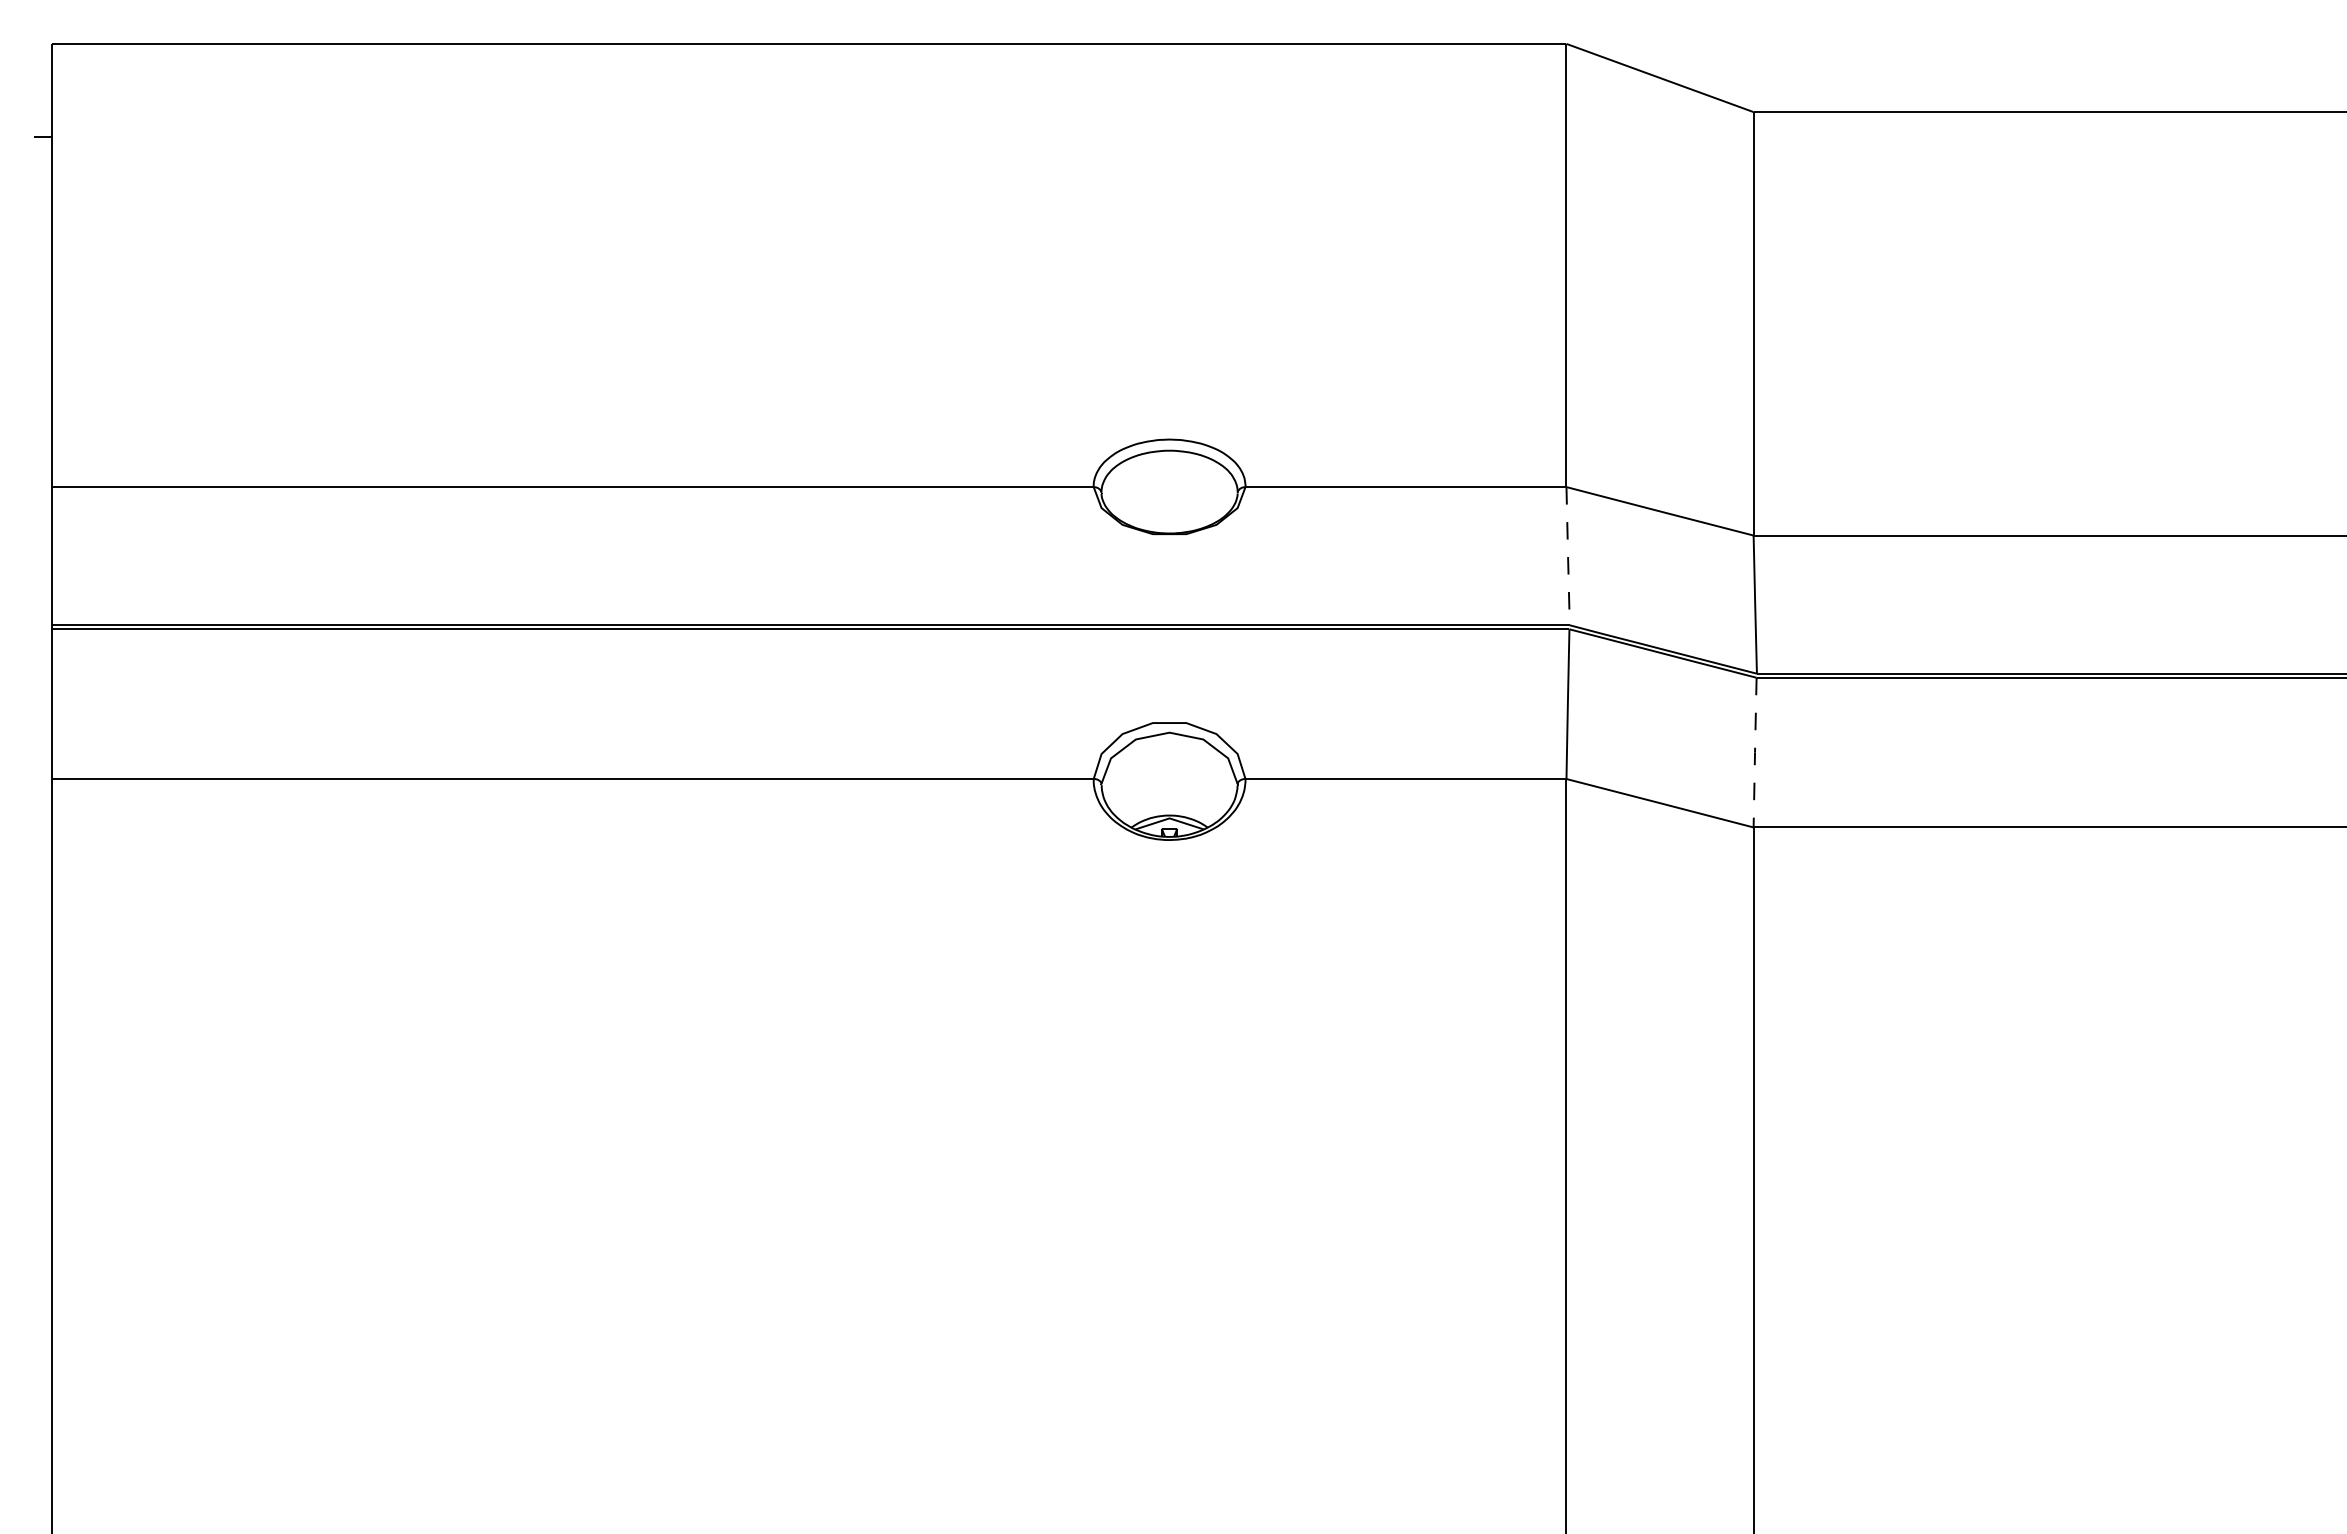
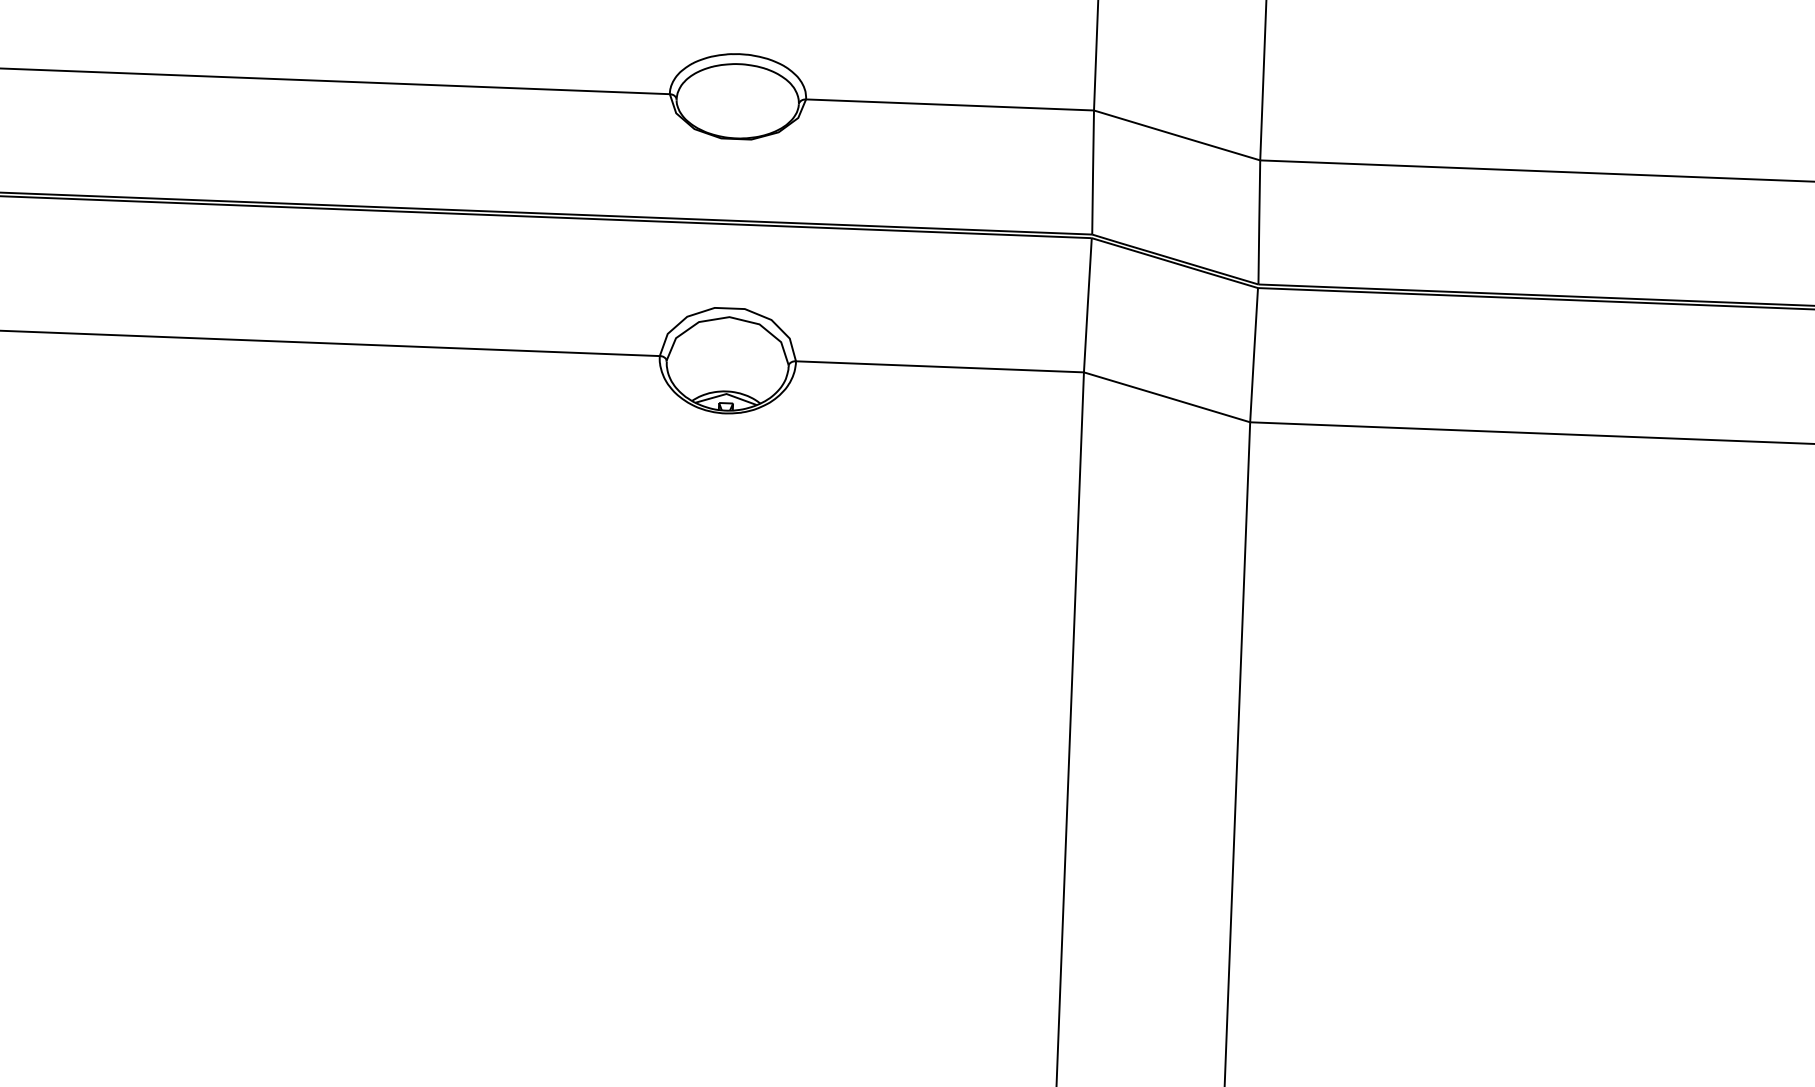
line: (1568, 556) -> (1093, 172), dashed -> solid
line: (1755, 752) -> (1254, 355), dashed -> solid

